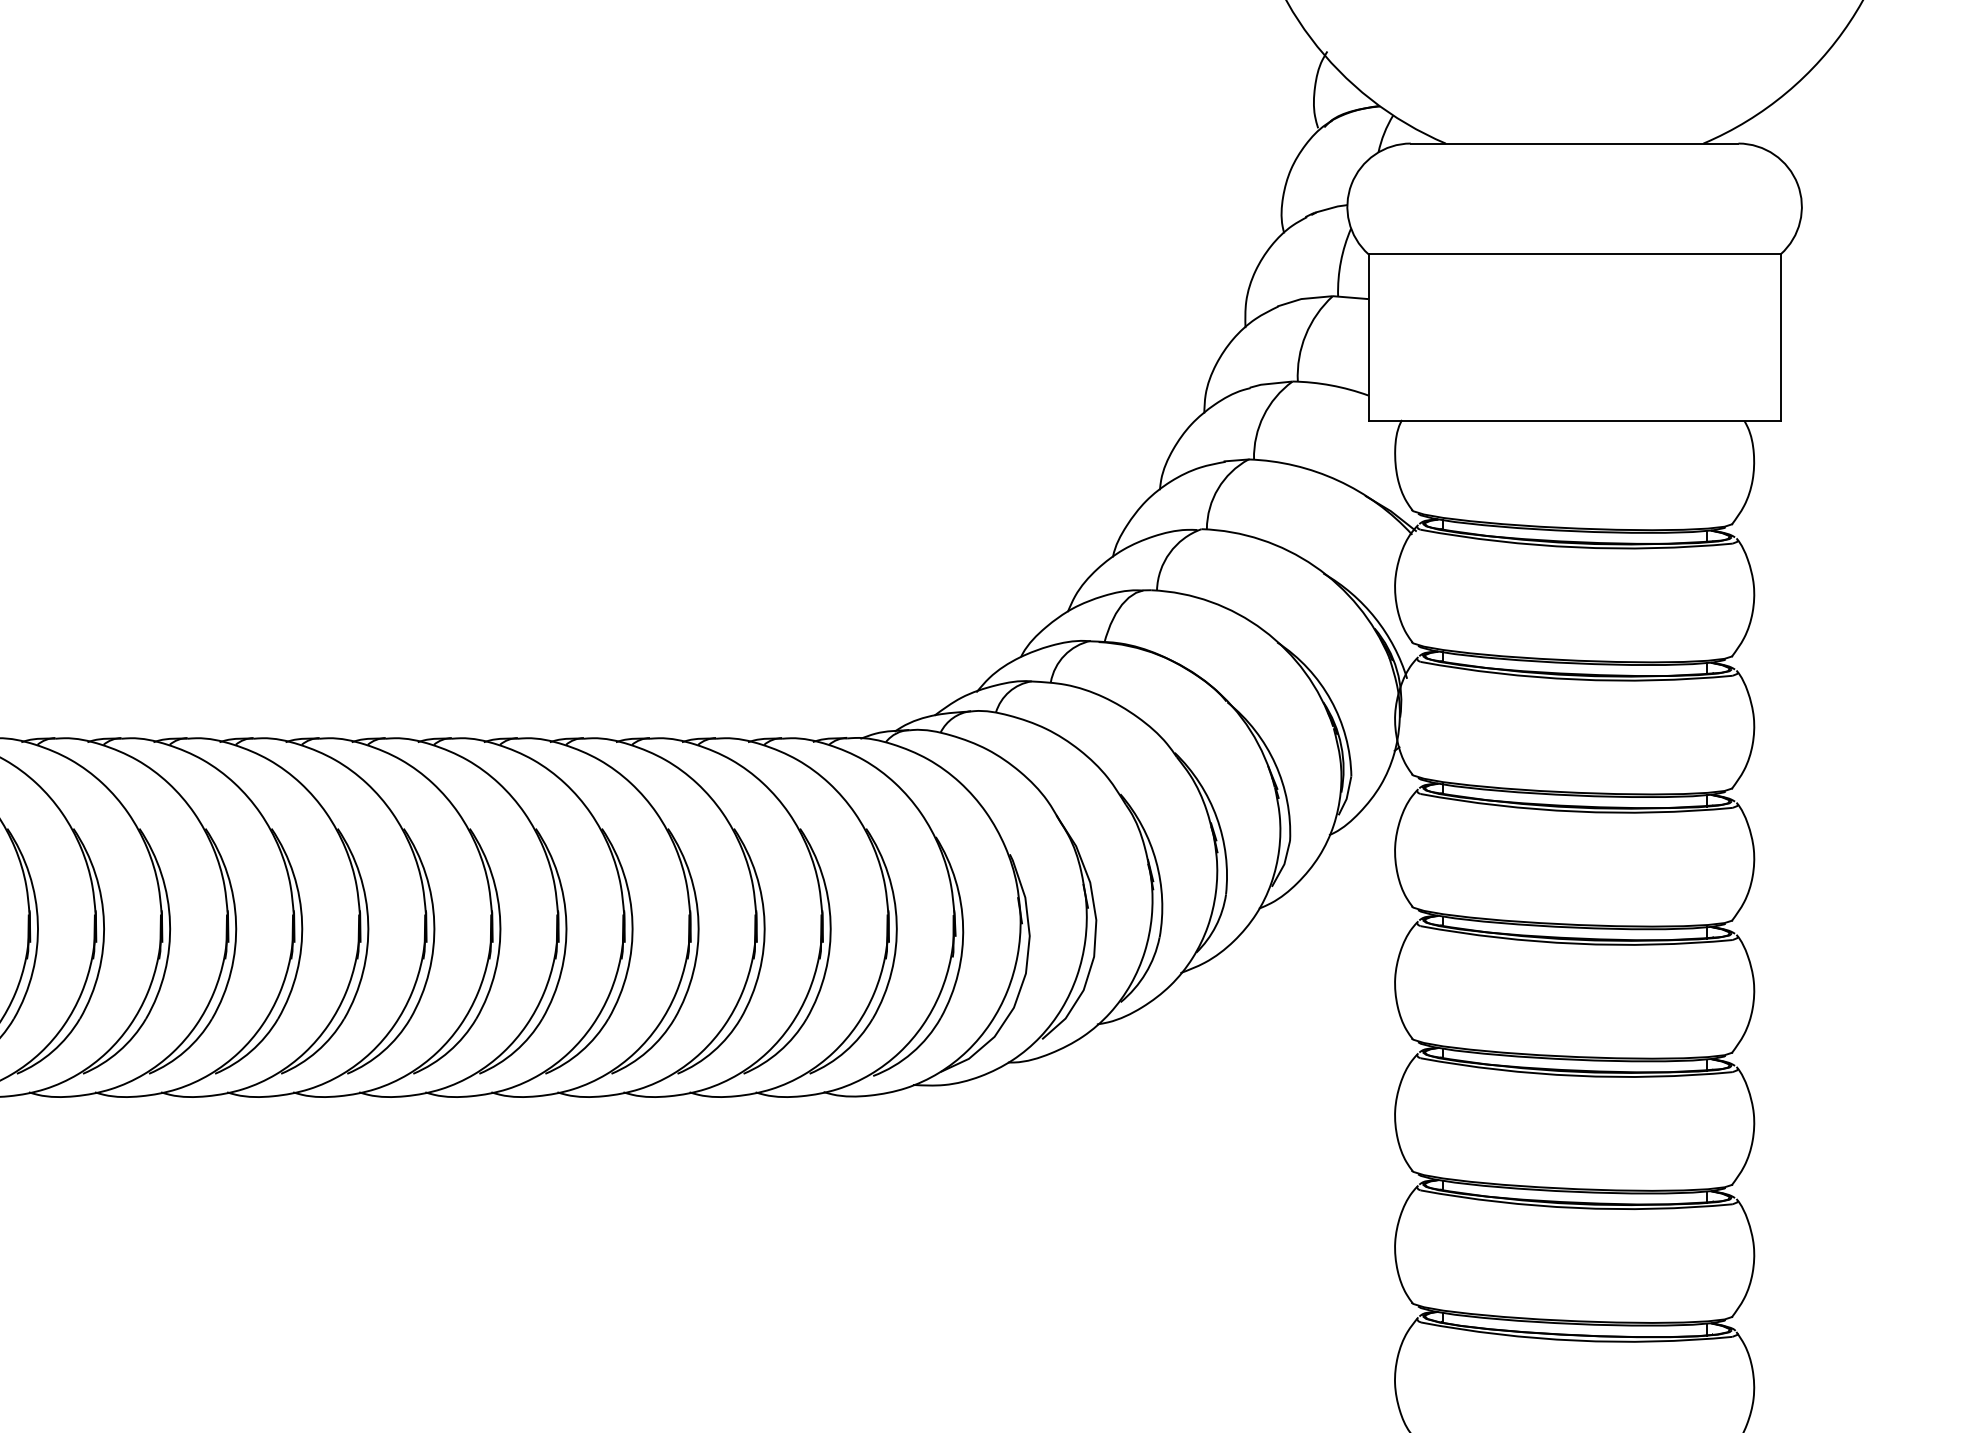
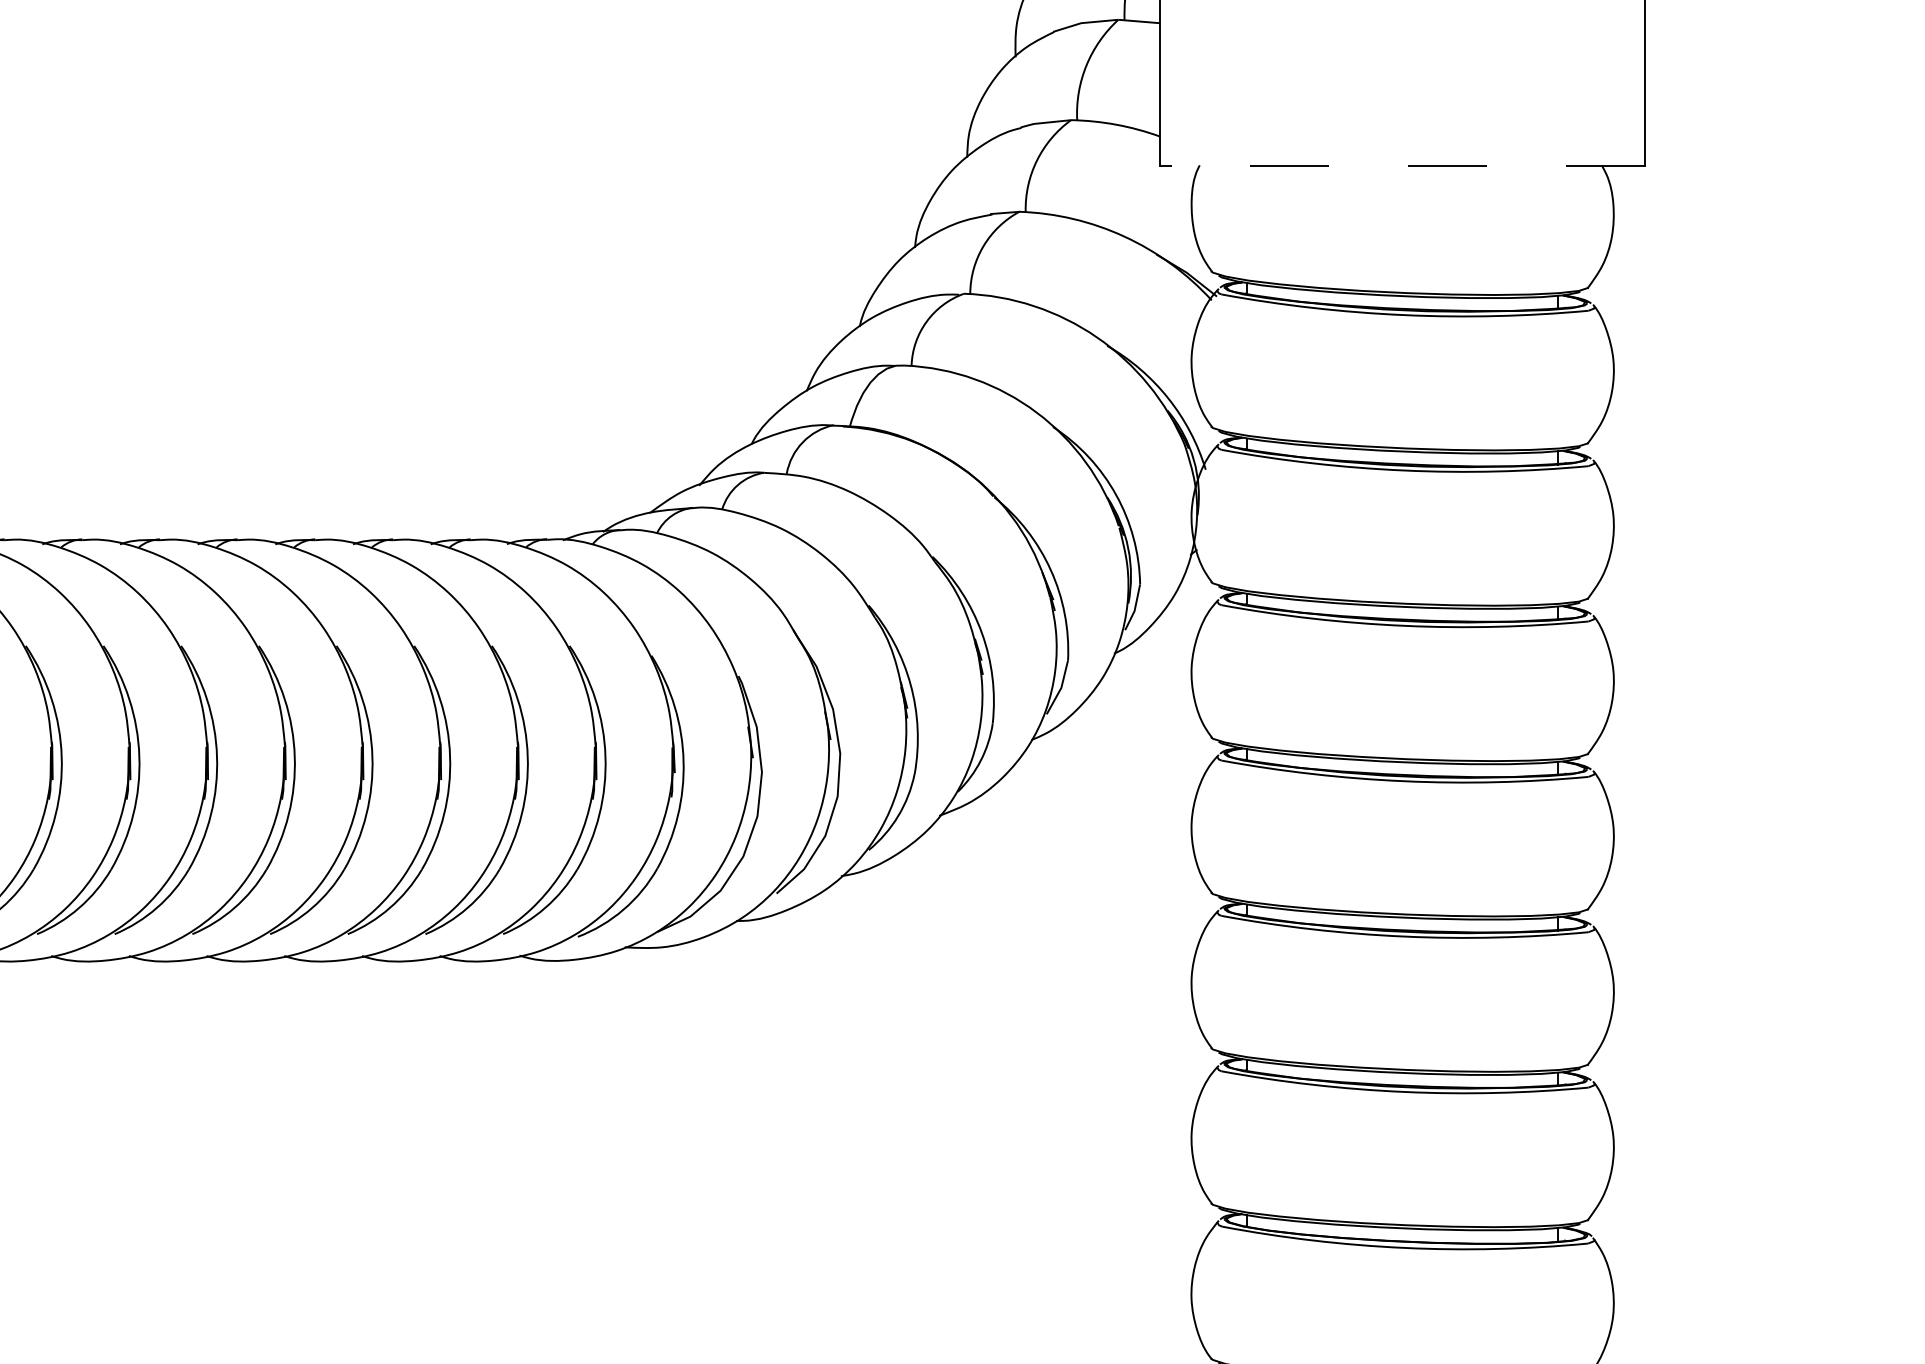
line: (1574, 420) -> (1402, 165), solid -> dashed

